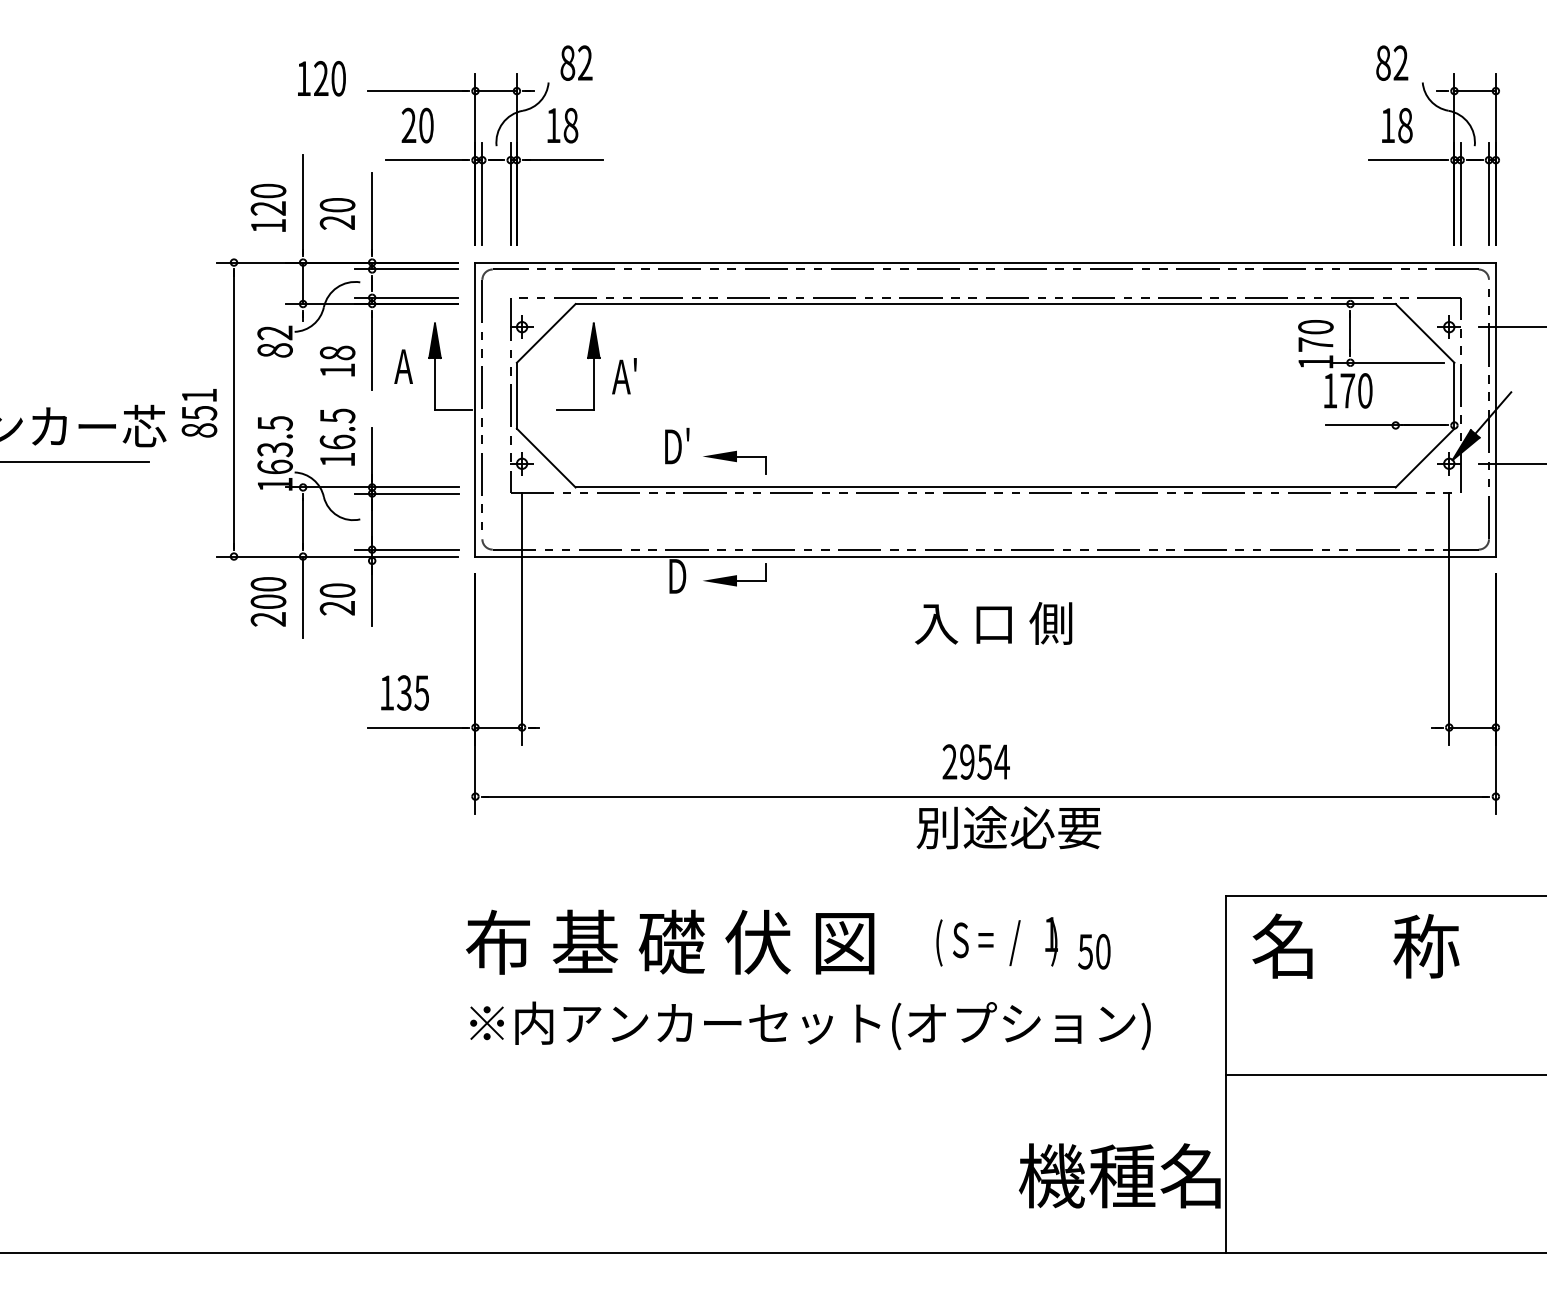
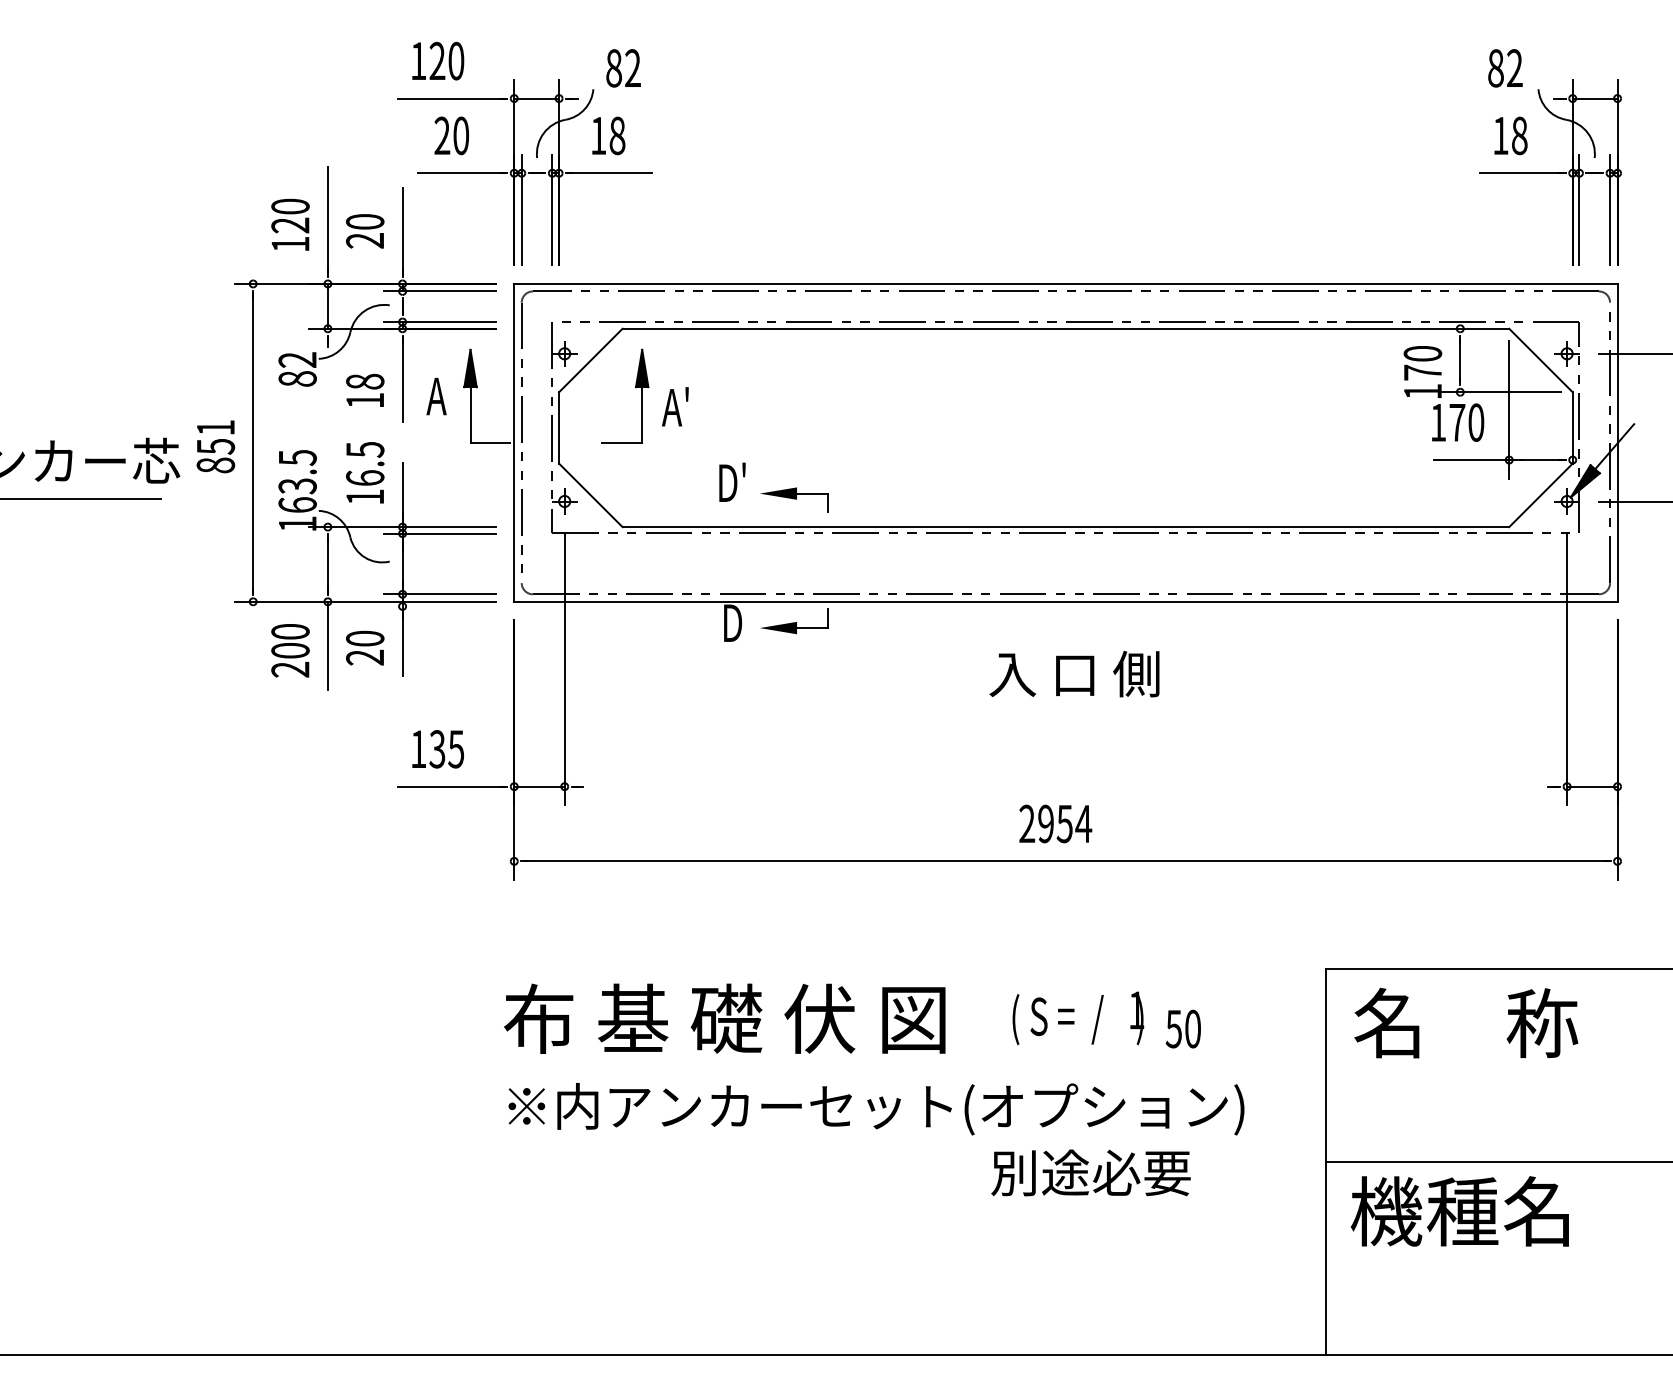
text: (322, 79) -> (438, 61), moved
line: (1395, 378) -> (1509, 409), added
text: (1008, 827) -> (1090, 1172), moved
text: (1119, 1175) -> (1459, 1211), moved

